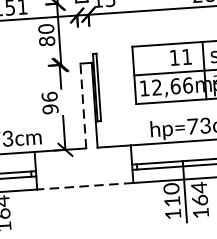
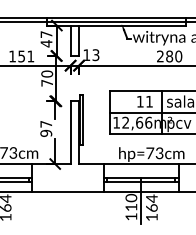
text: (47, 40) -> (47, 82), 80 -> 70
text: (49, 95) -> (46, 123), 96 -> 97
line: (83, 105) -> (70, 132), dashed -> solid
line: (85, 185) -> (68, 191), dashed -> solid

